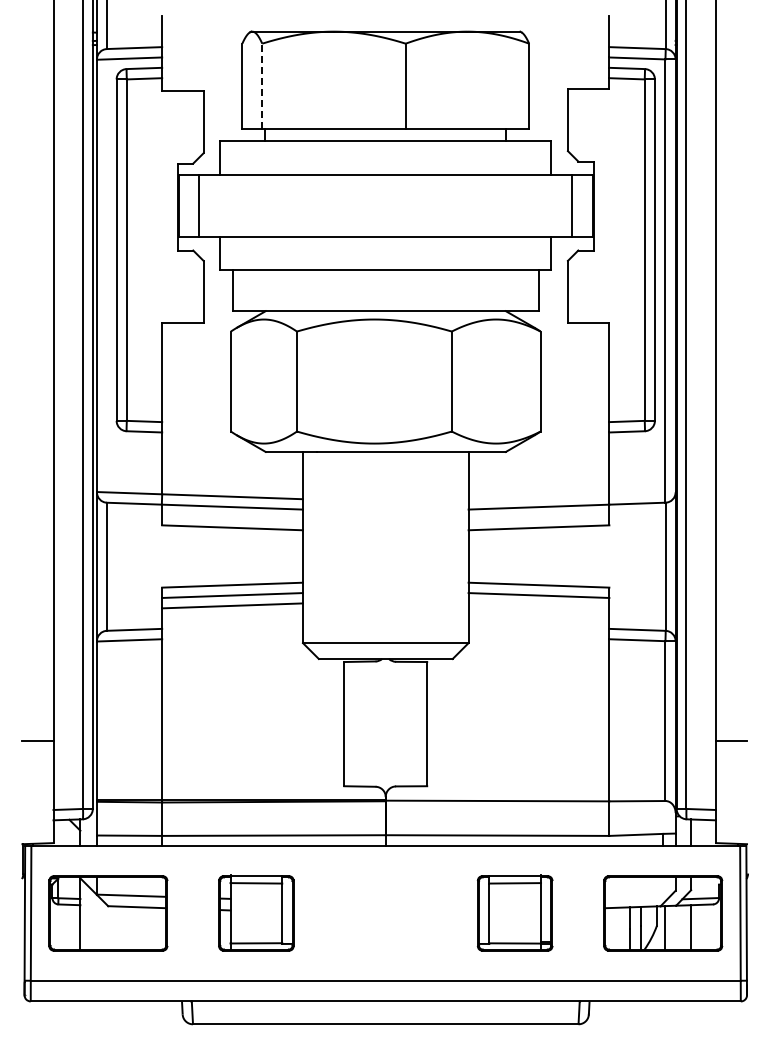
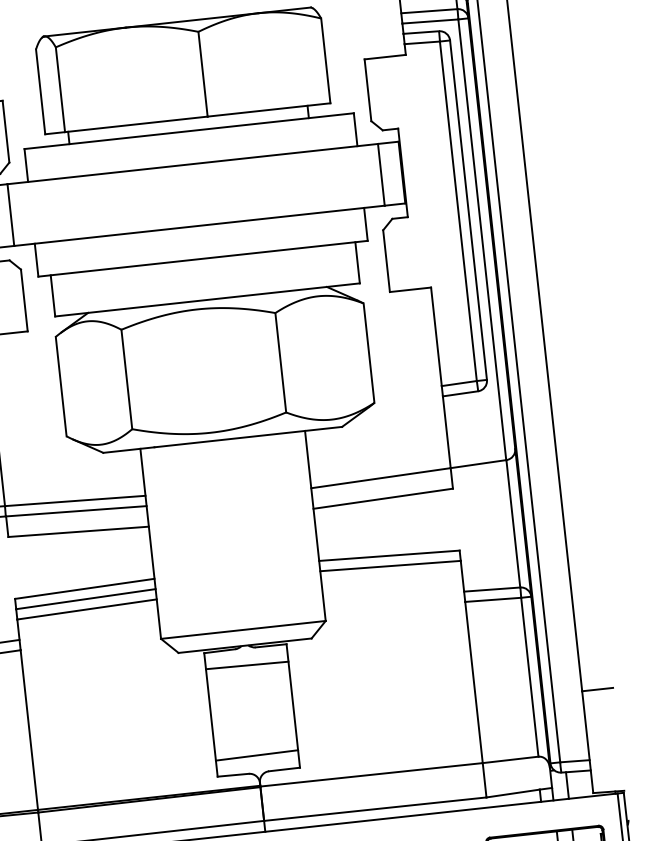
line: (262, 86) -> (60, 89), dashed -> solid
line: (385, 678) -> (246, 665), added
line: (385, 769) -> (256, 755), added

